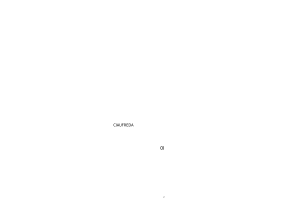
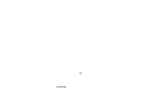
text: (121, 124) -> (60, 86), moved

